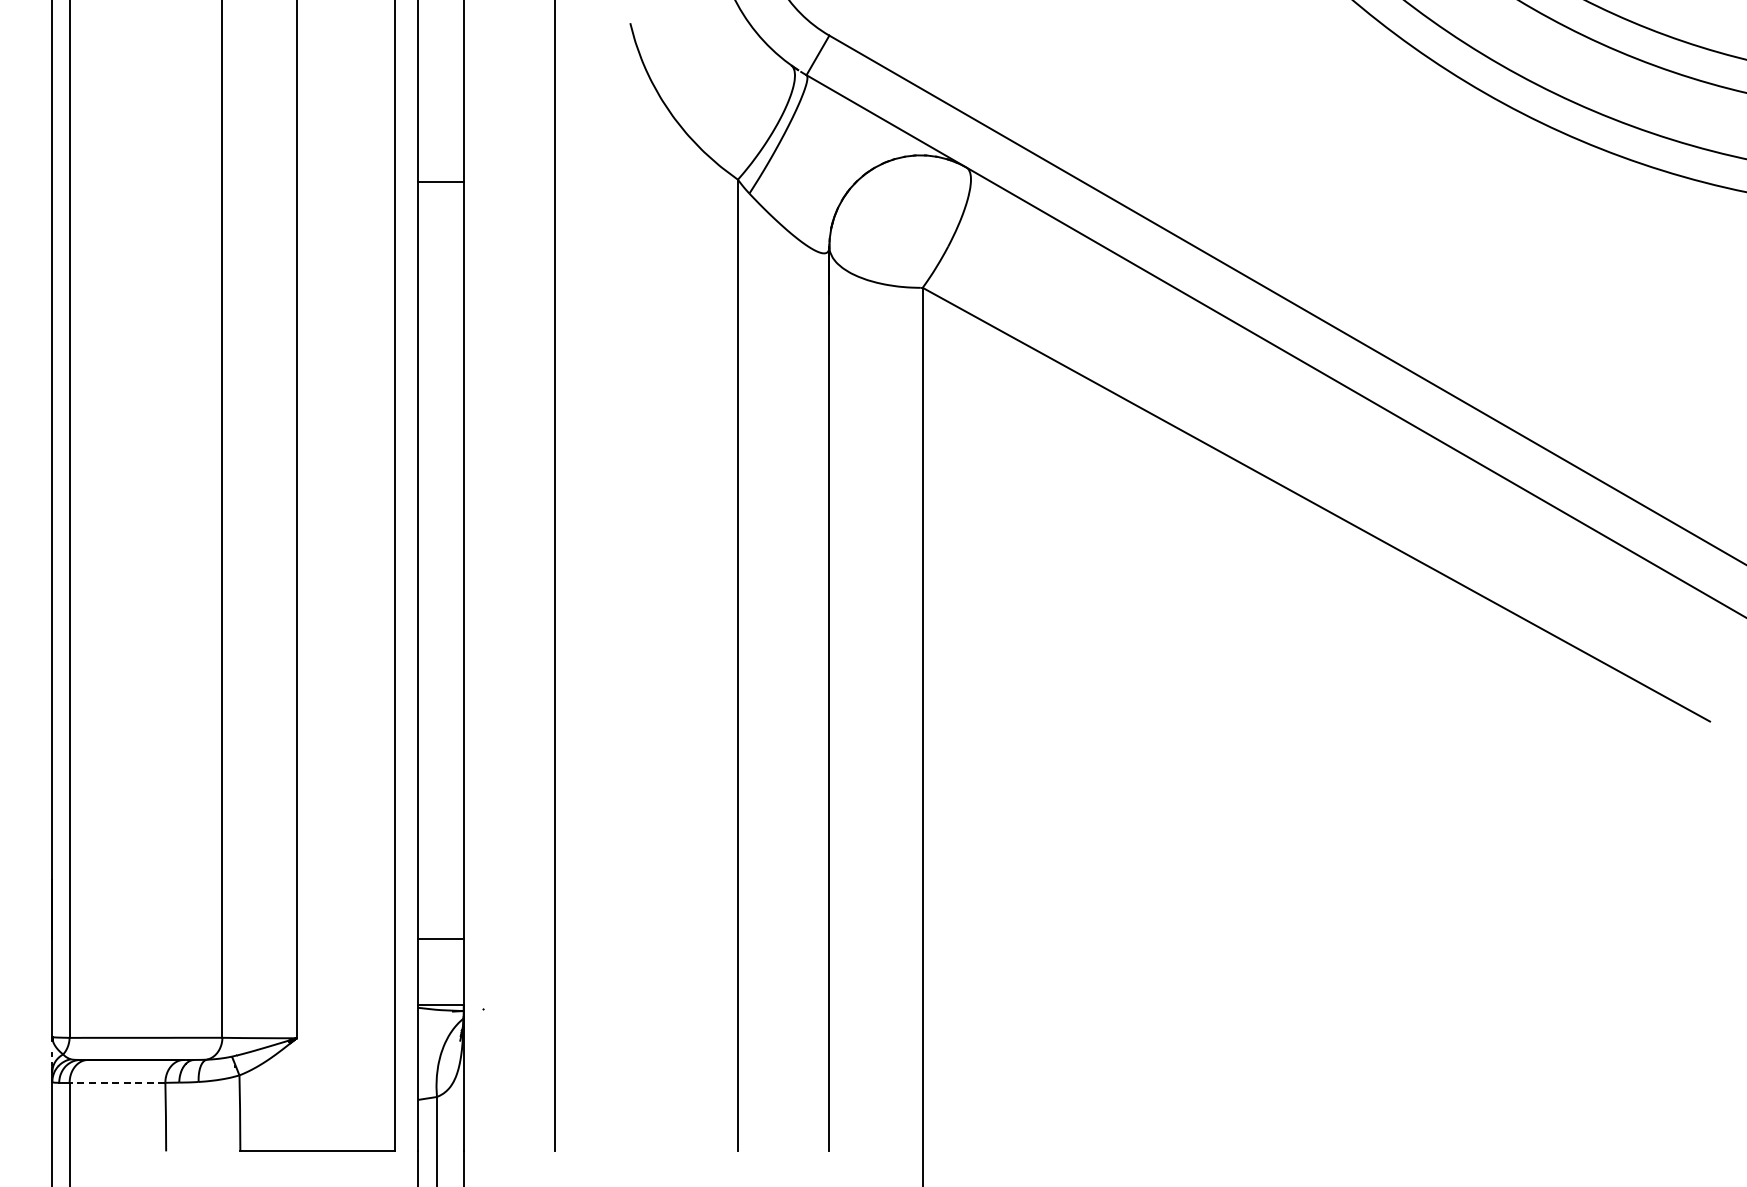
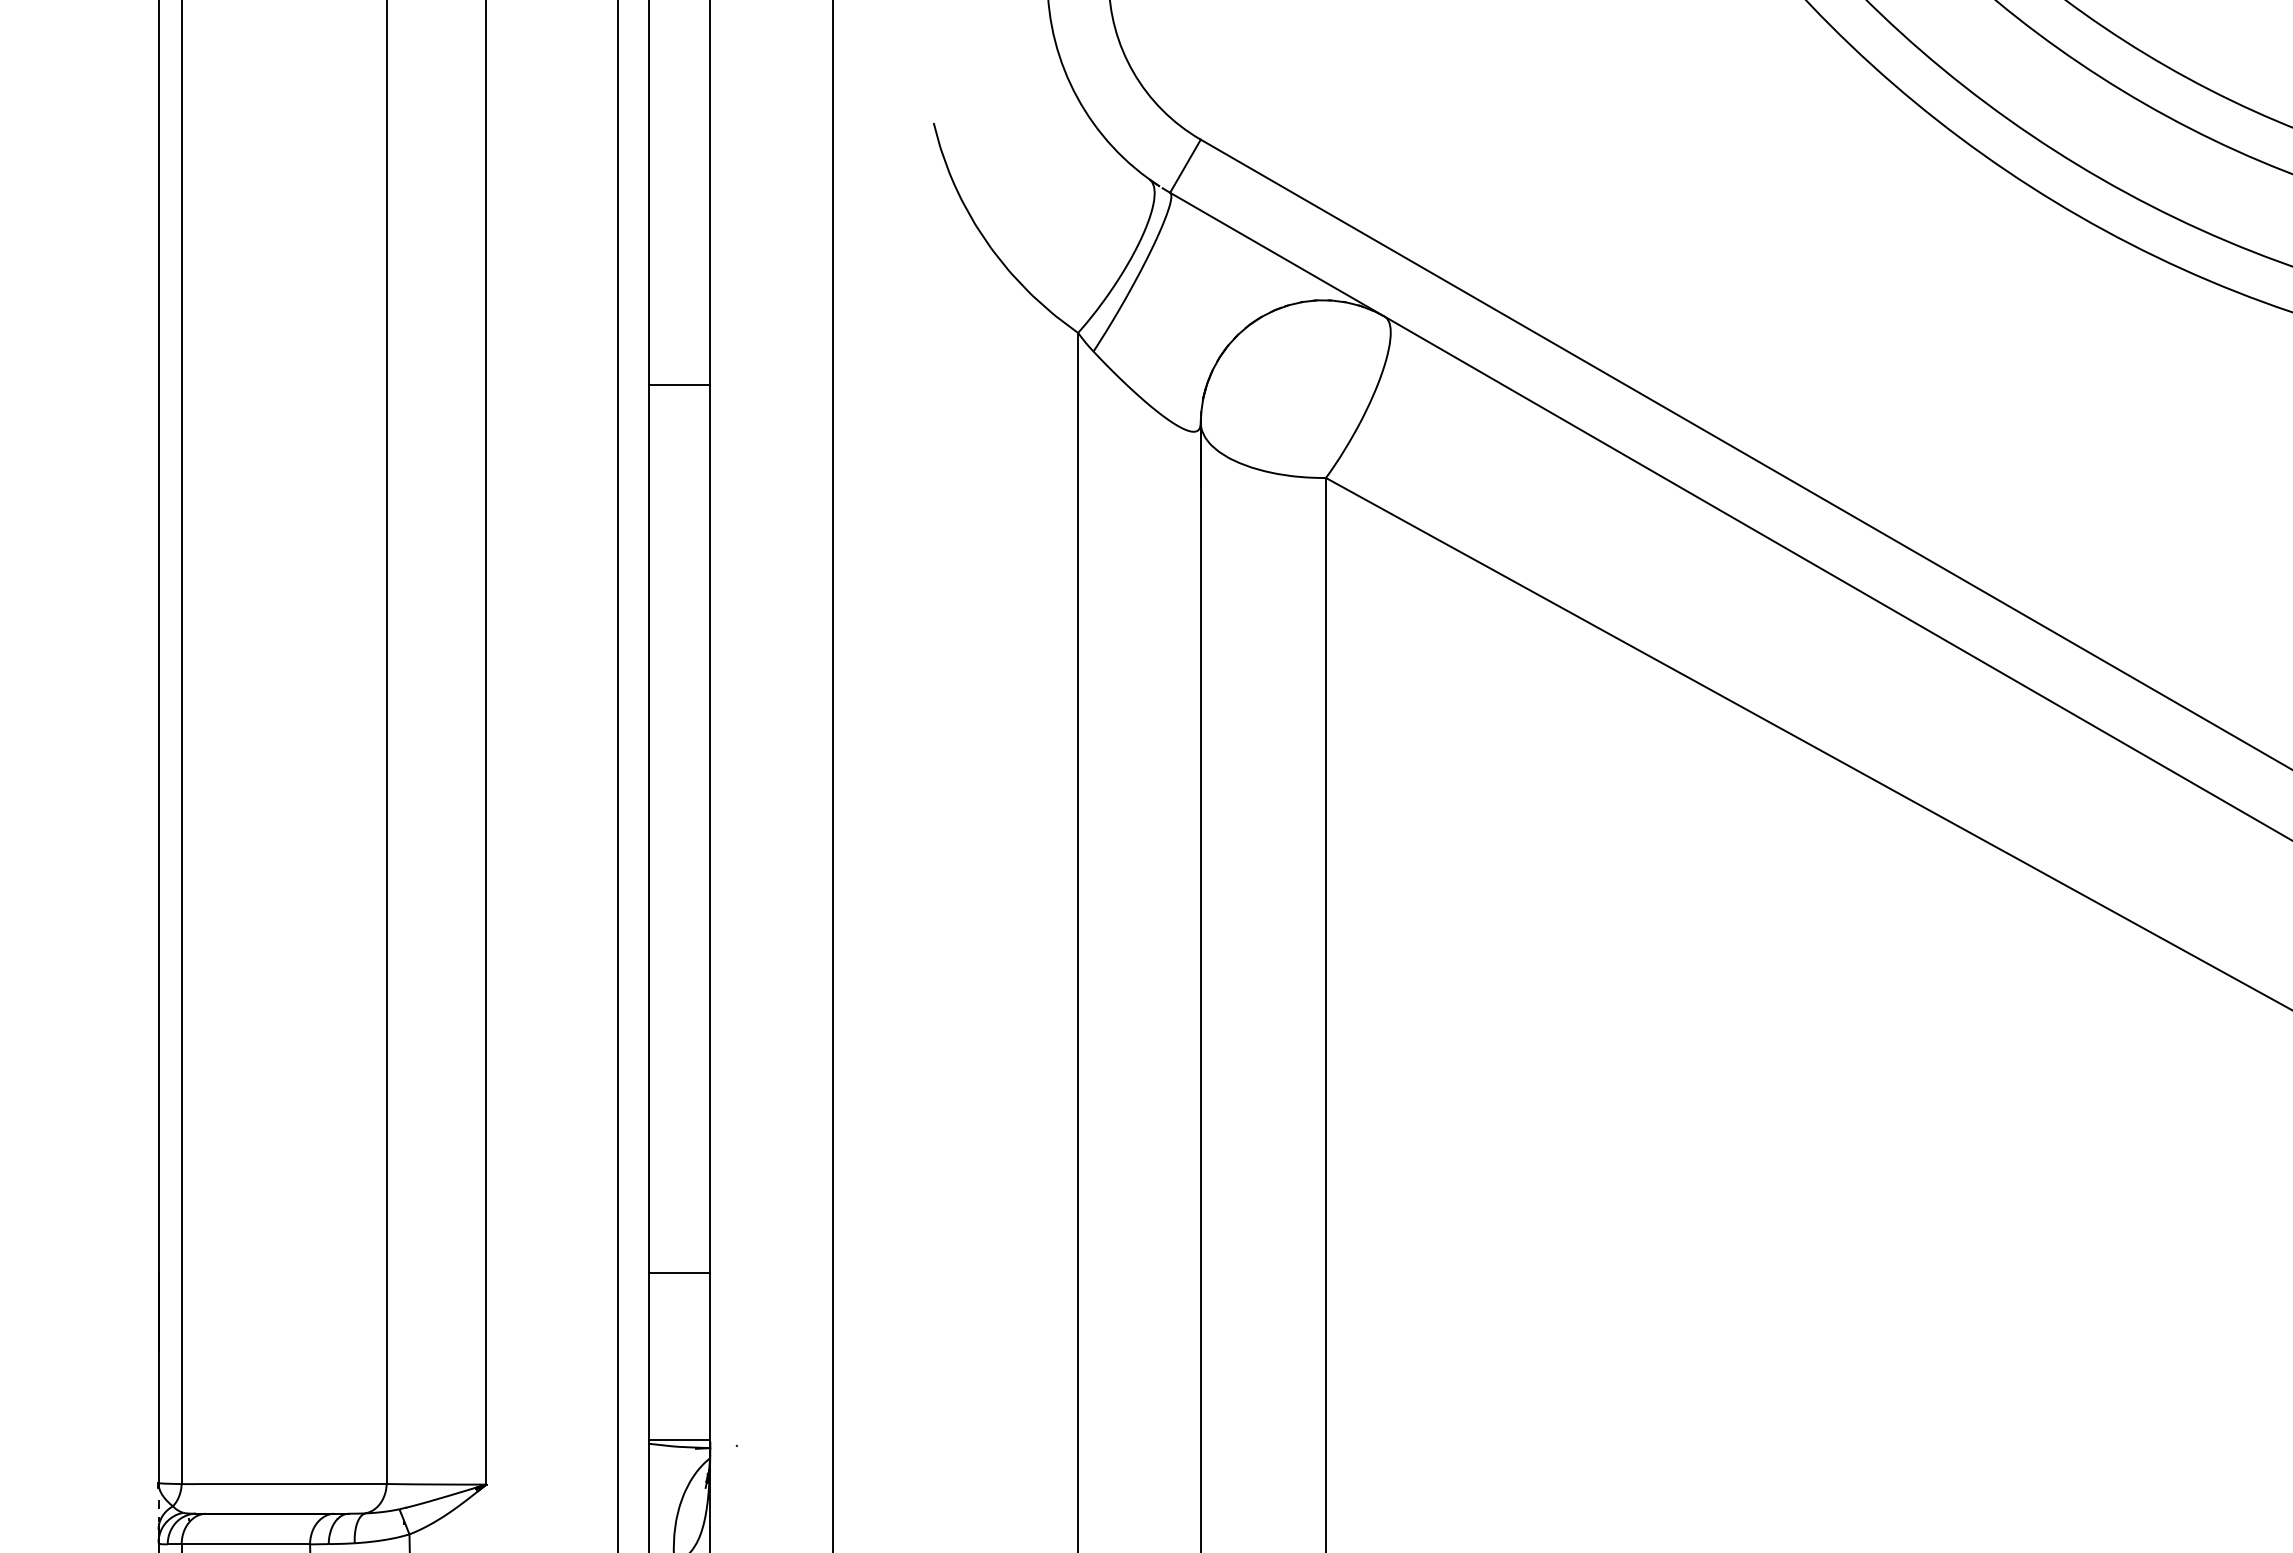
line: (440, 182) -> (679, 384), moved
line: (440, 938) -> (679, 1272), moved
line: (117, 1082) -> (245, 1543), dashed -> solid

